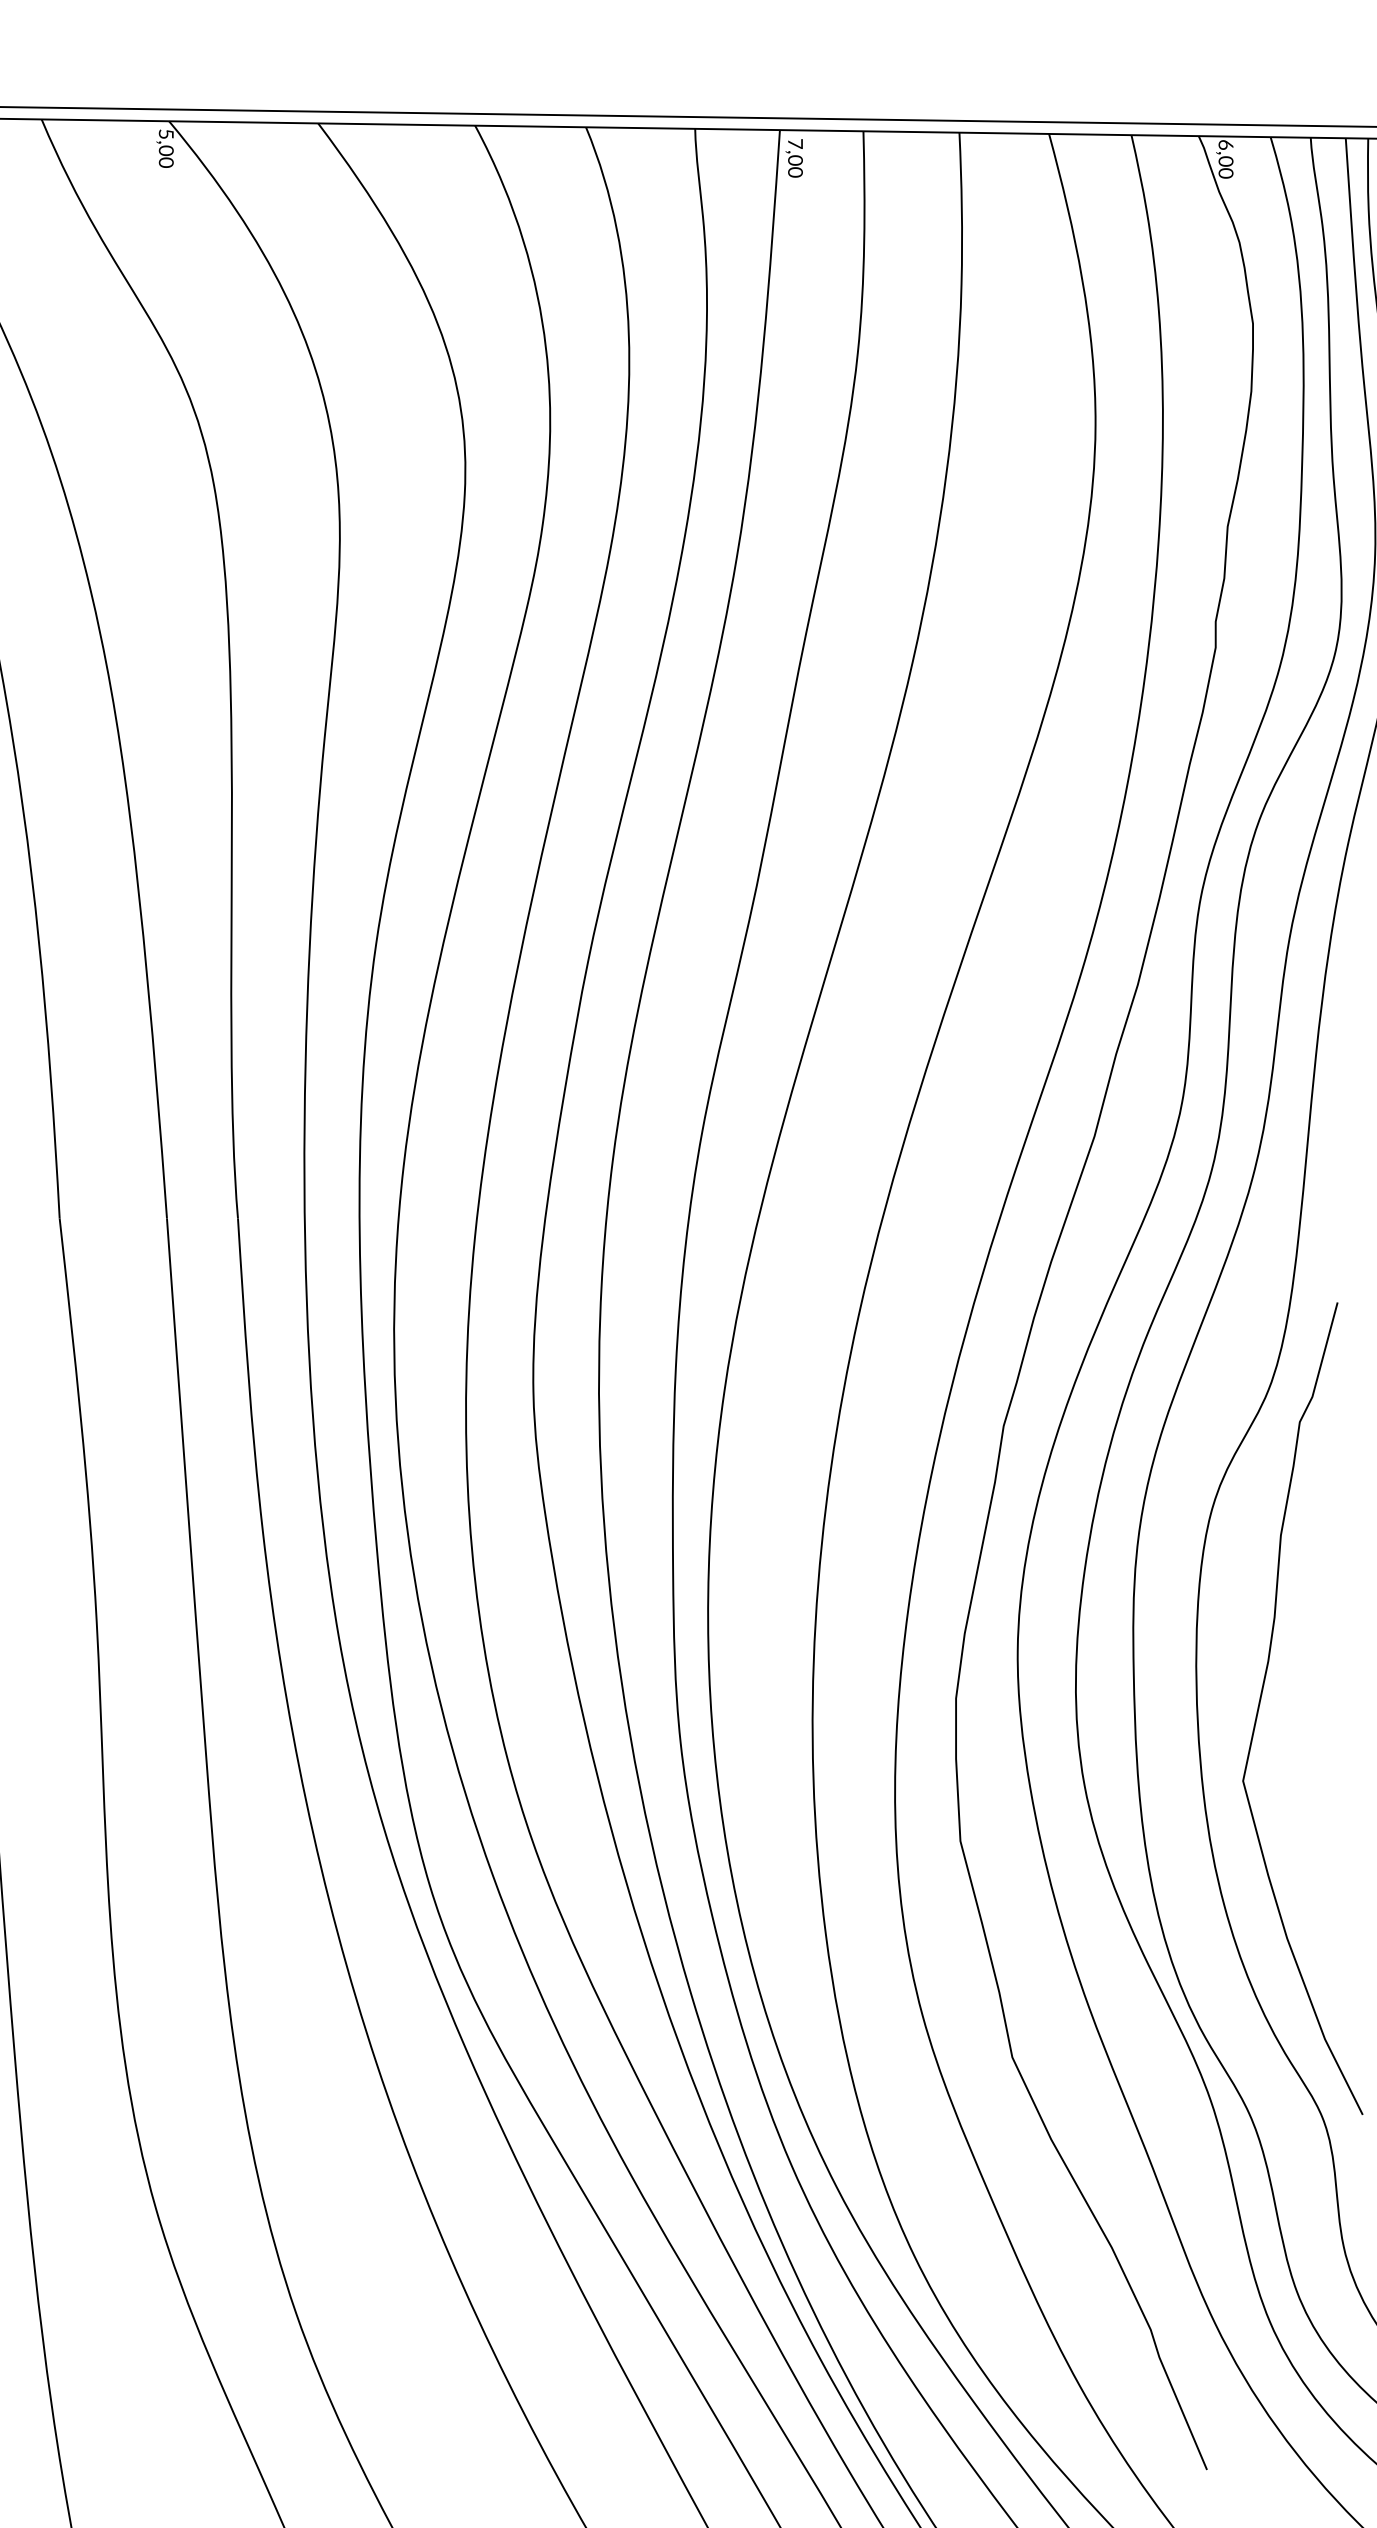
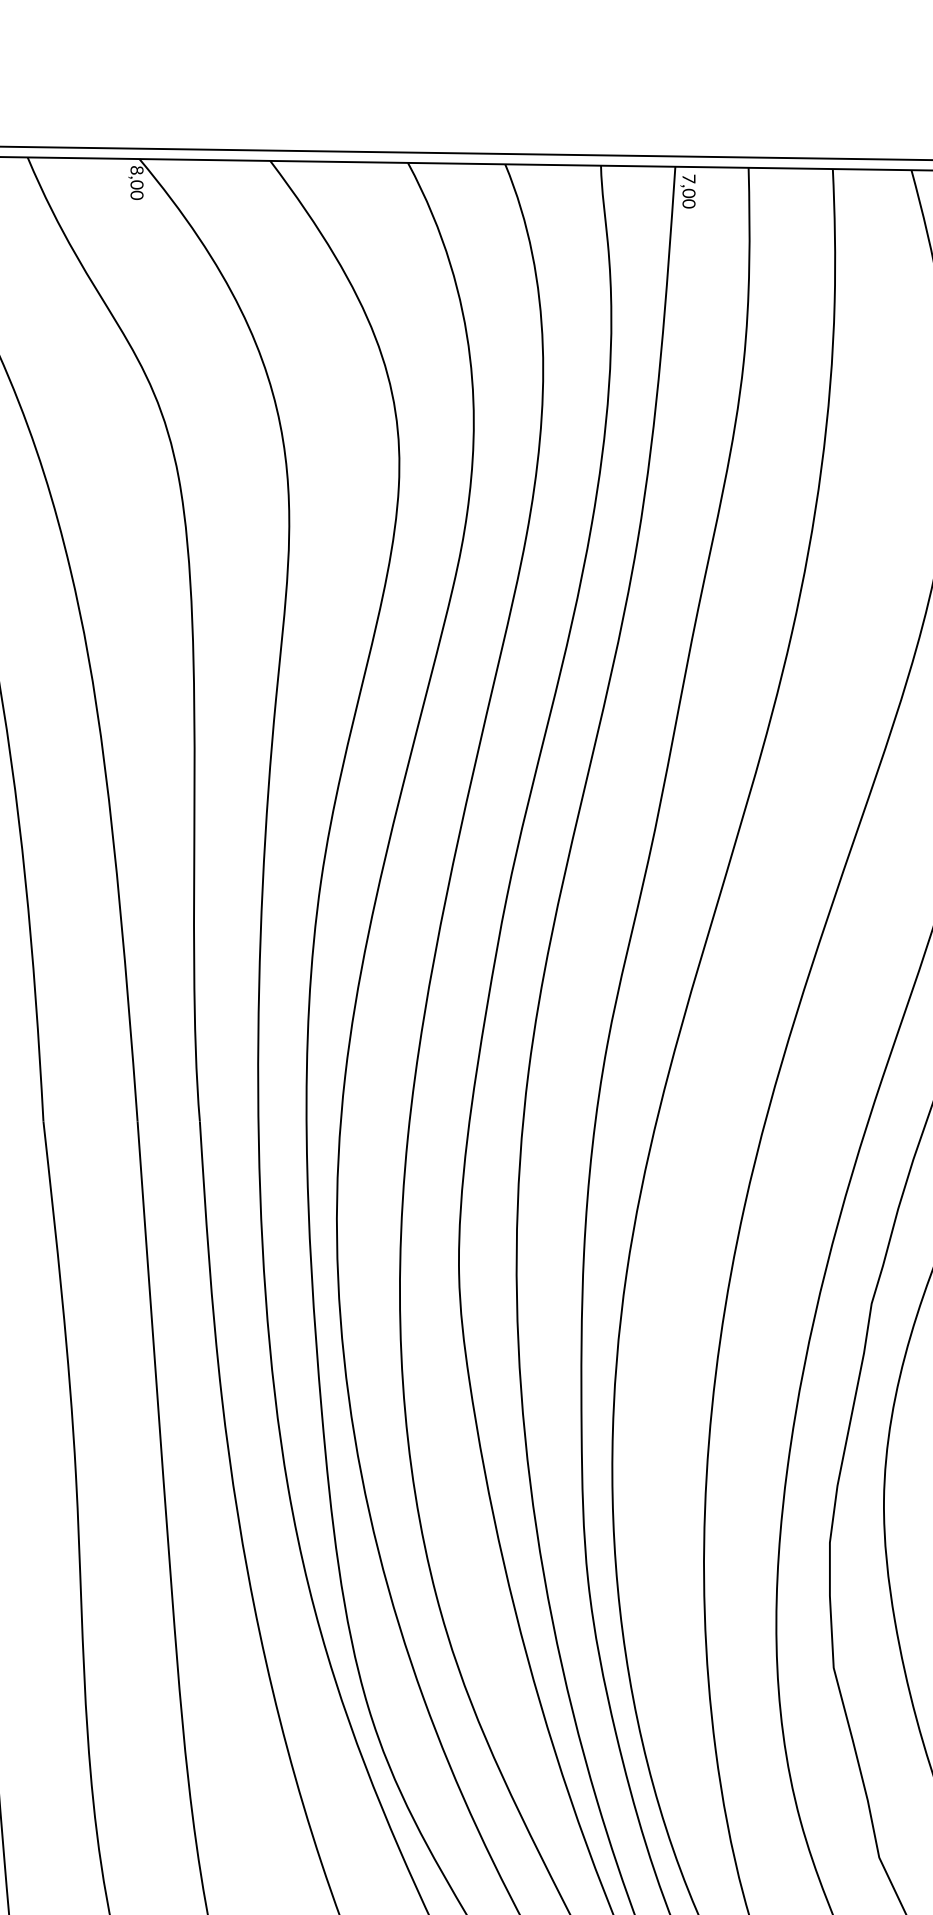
text: (166, 134) -> (137, 170), 5,00 -> 8,00

